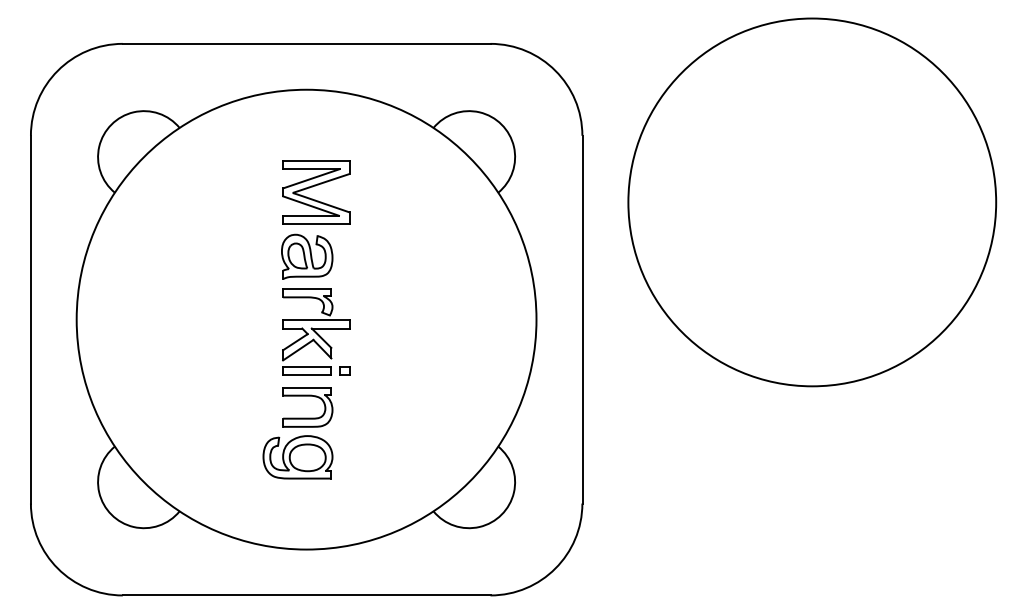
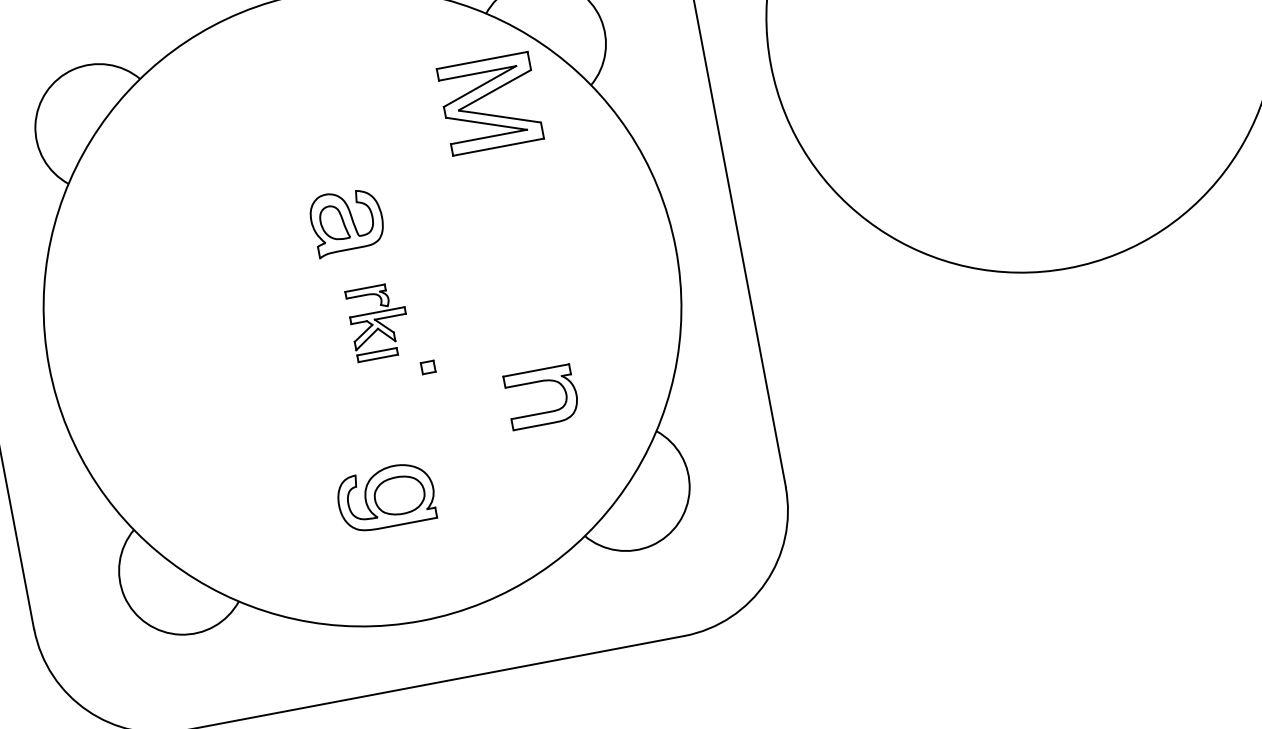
part: (315, 186) -> (487, 95), moved
part: (316, 331) -> (379, 321), size x0.6
part: (307, 417) -> (544, 411), moved

